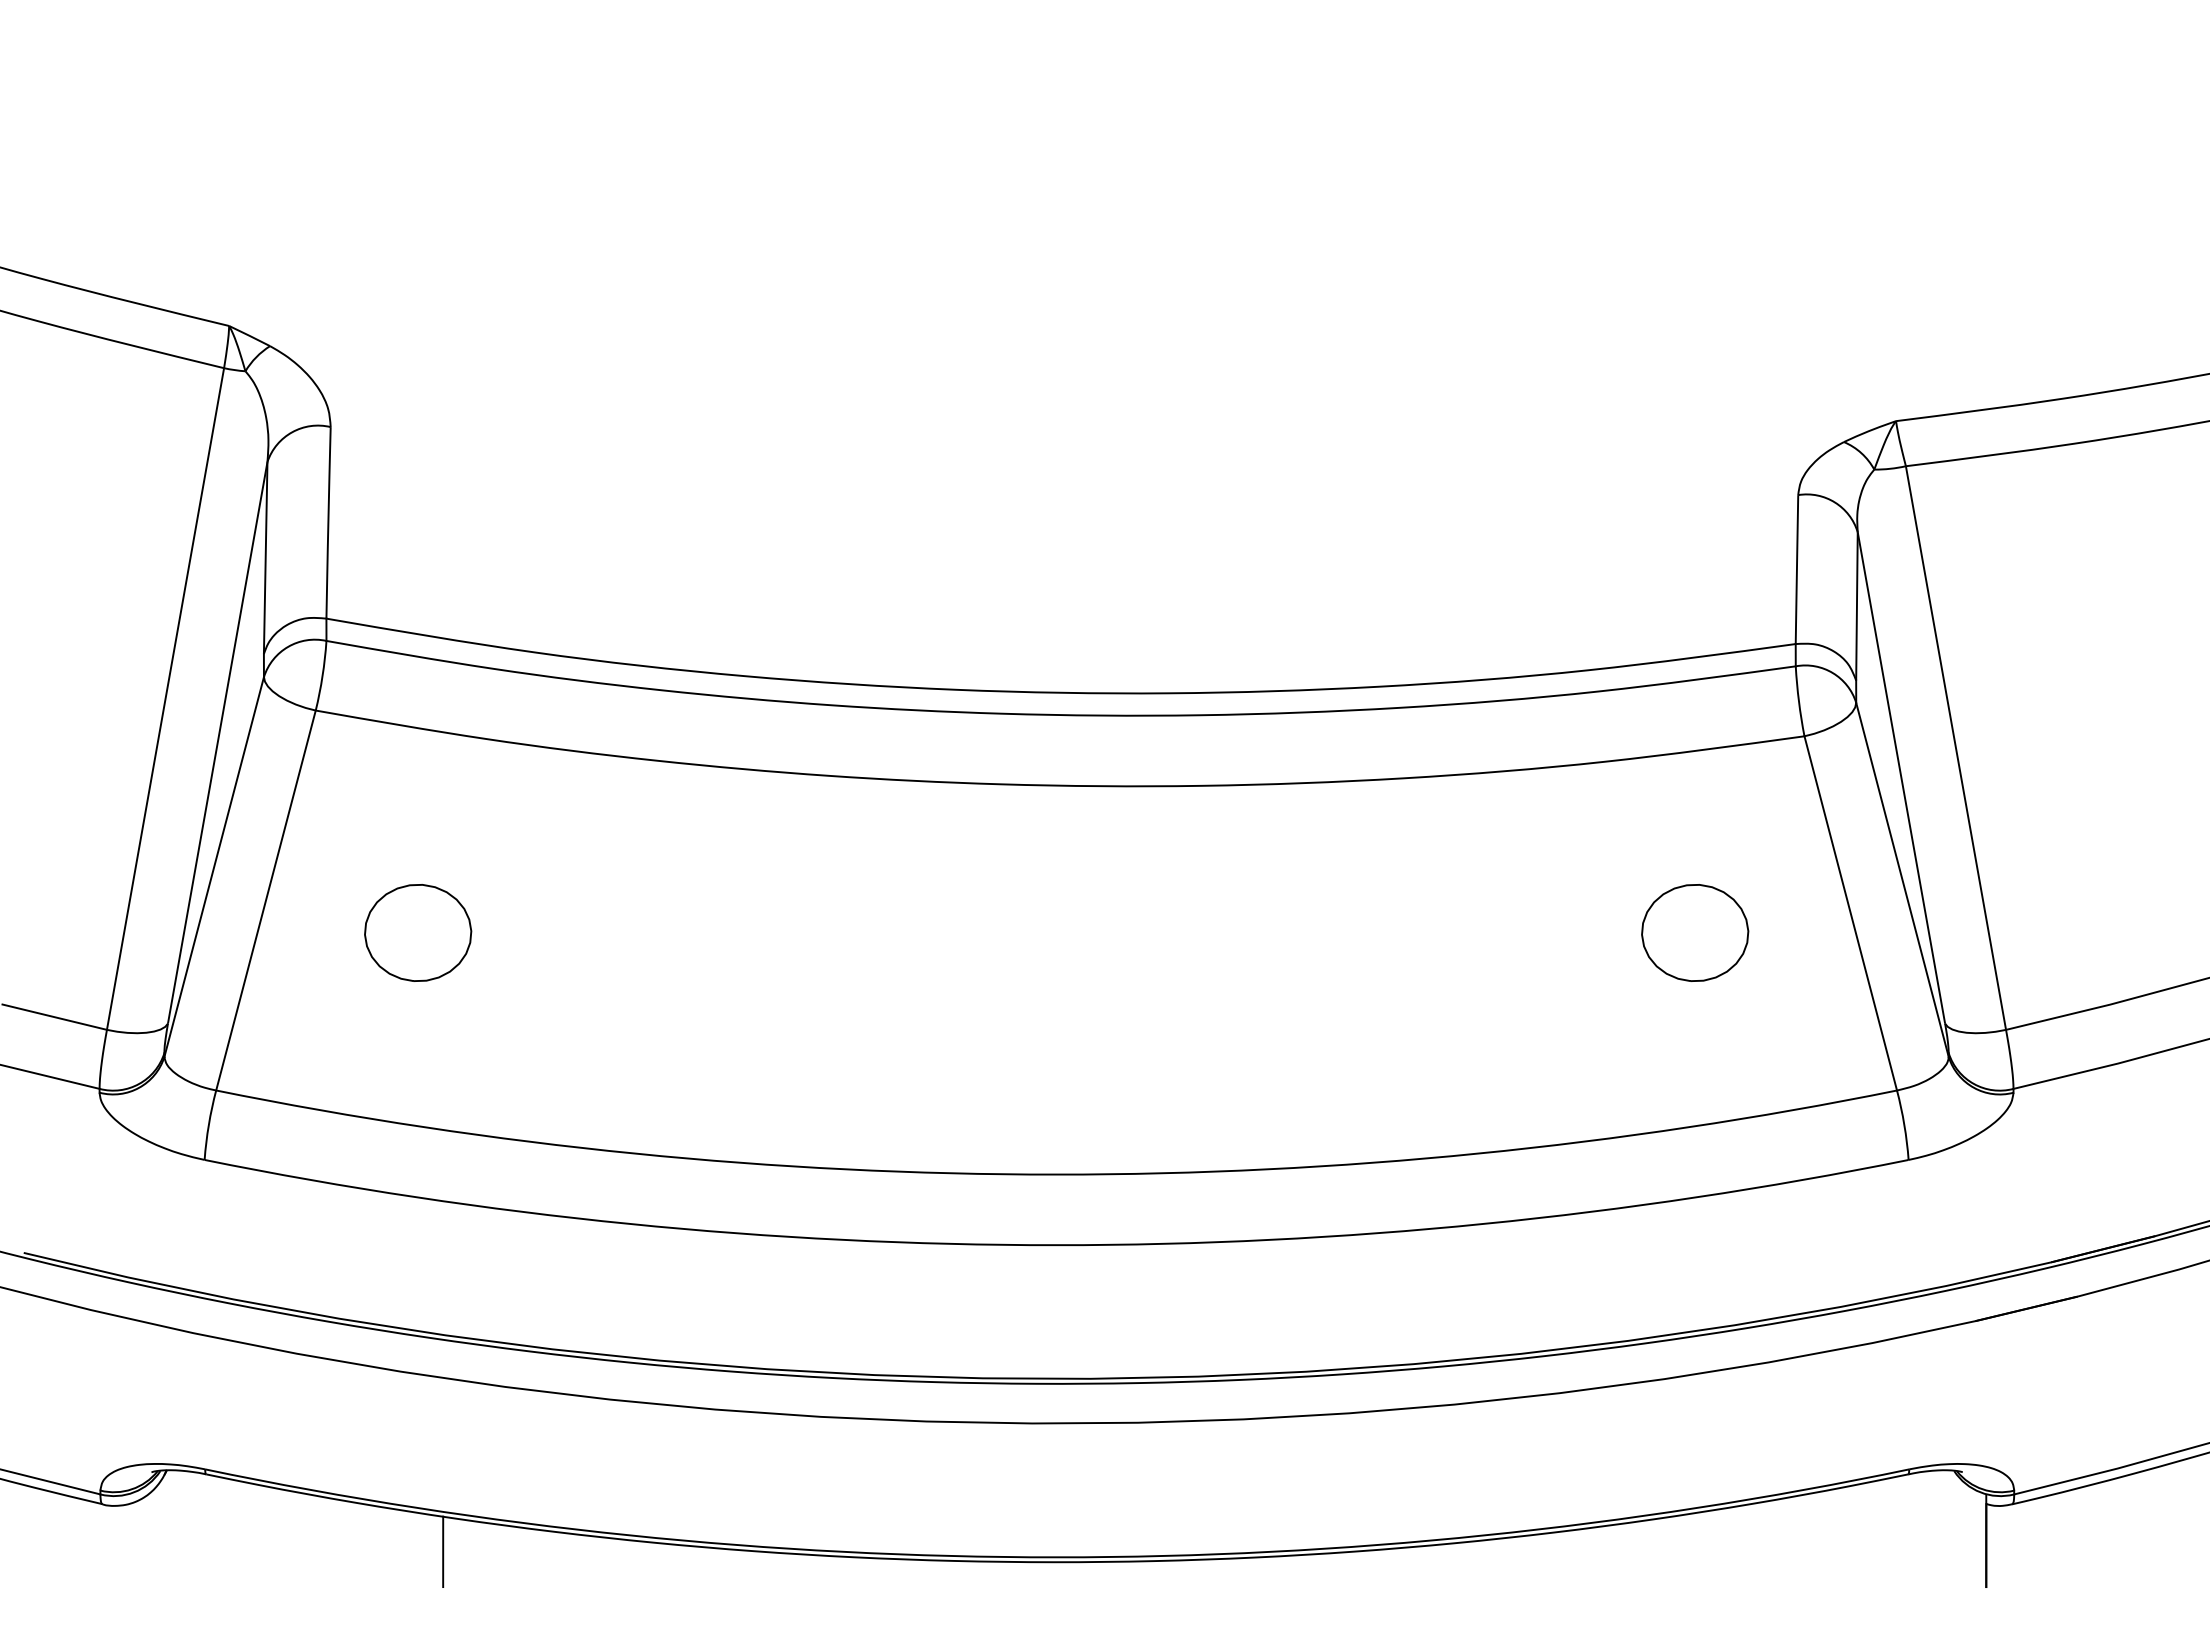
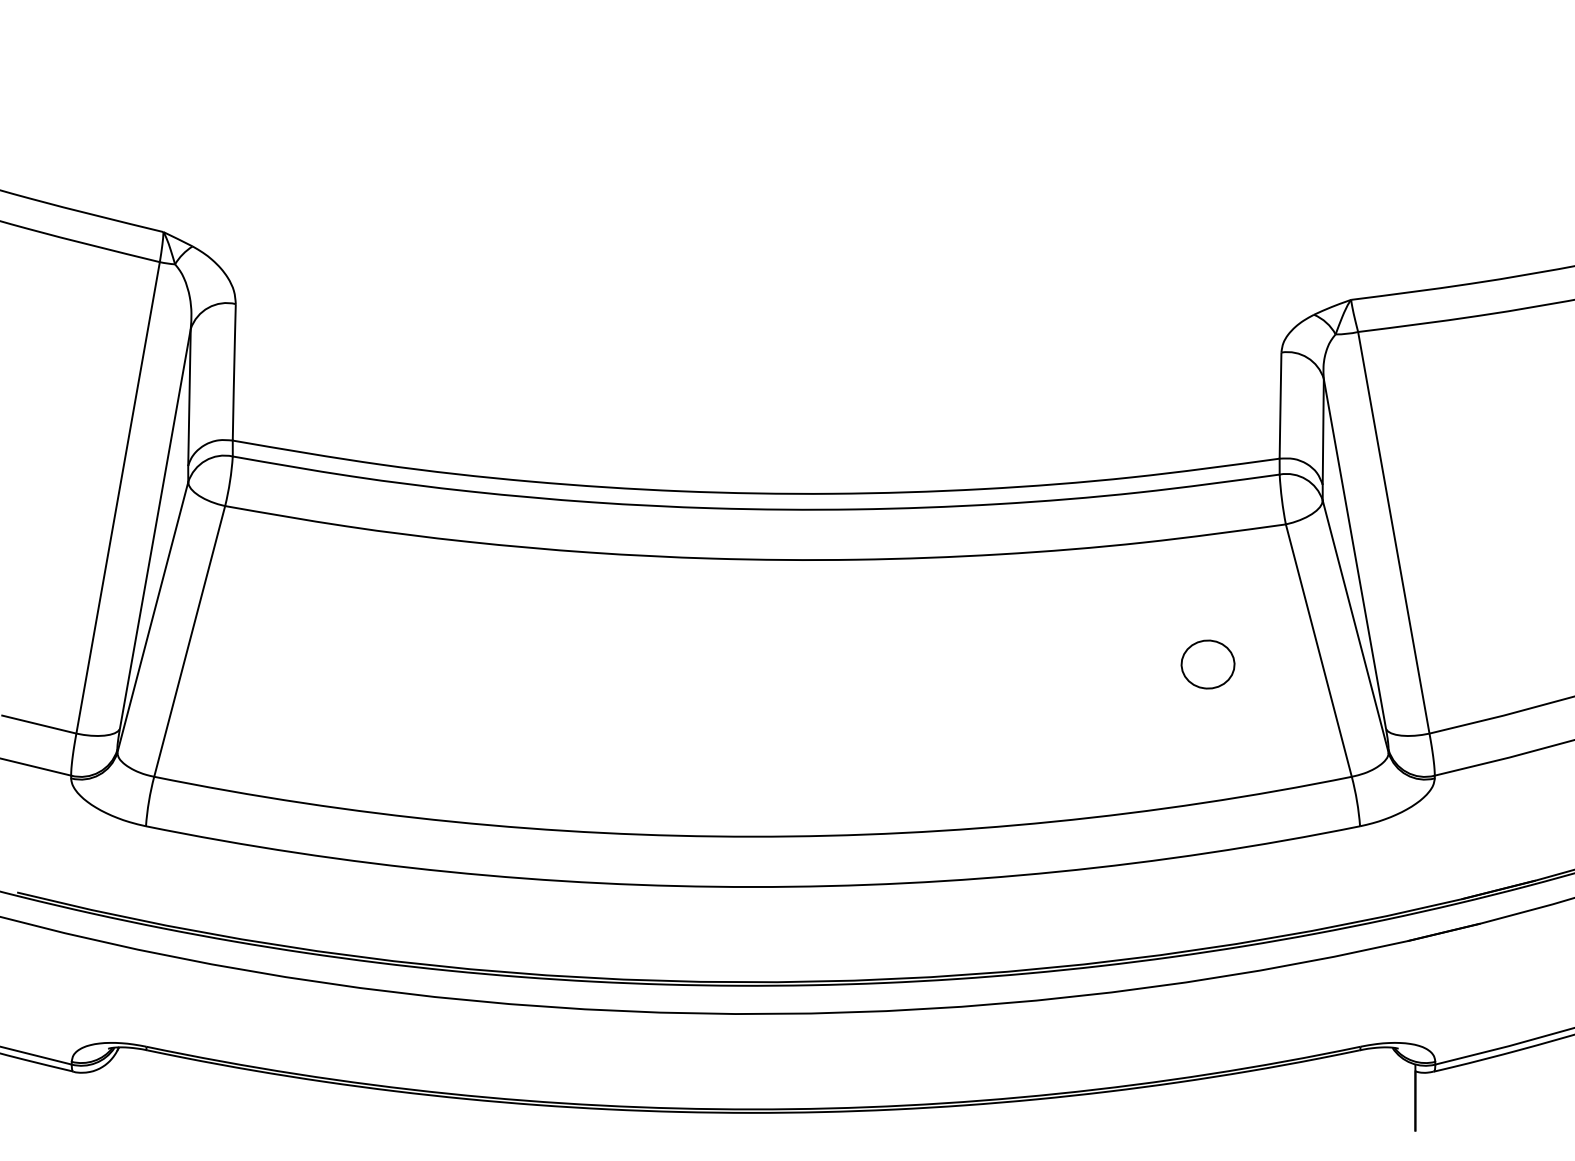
part: (418, 932) -> (298, 664), removed
part: (1695, 932) -> (1208, 664), size x0.7
line: (443, 1551) -> (316, 1105), removed

